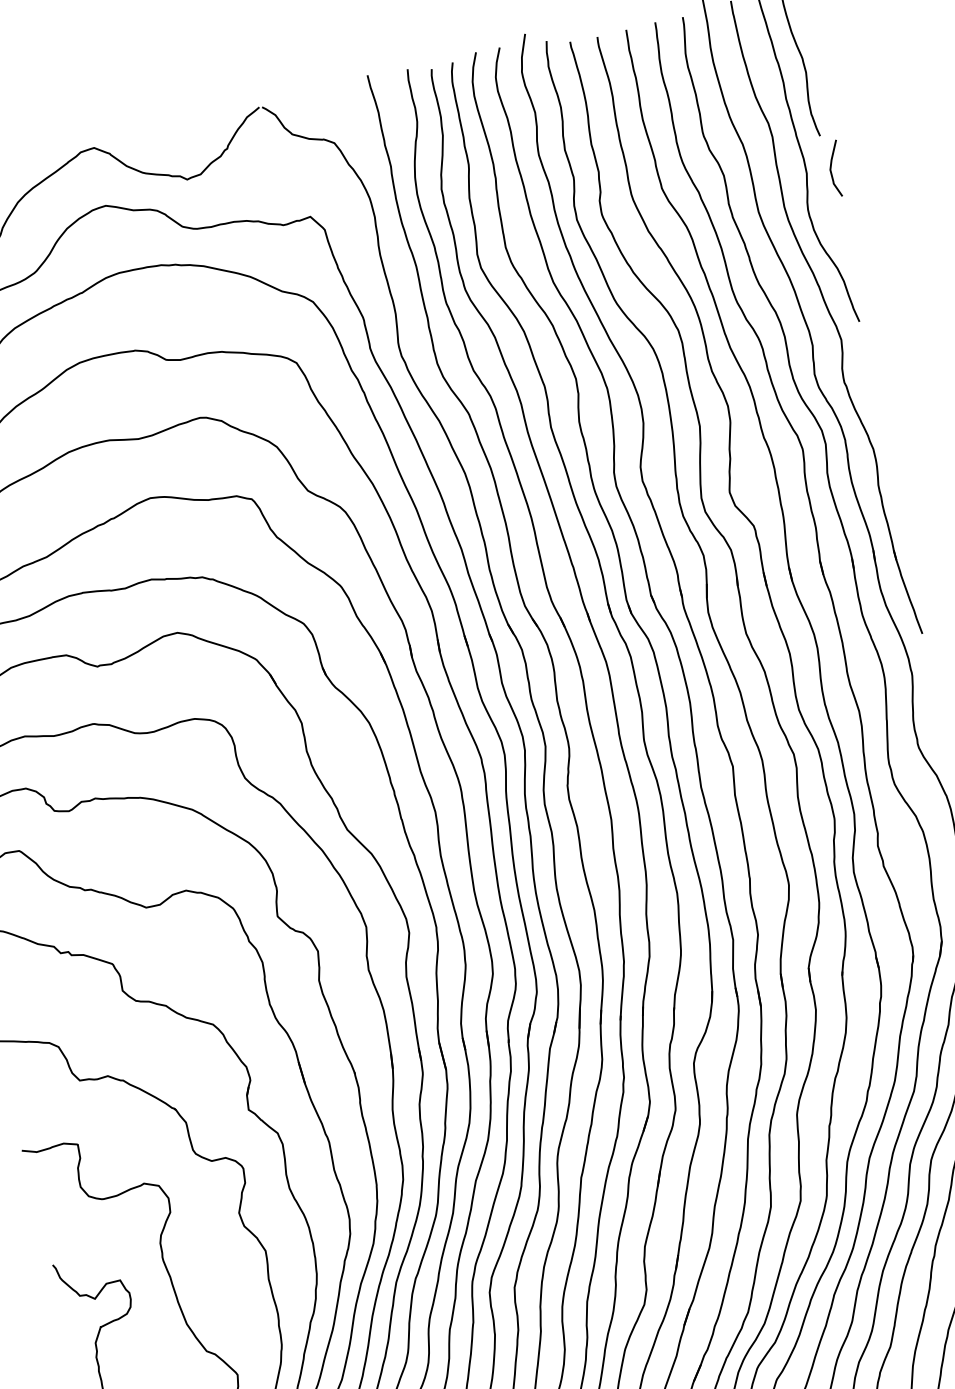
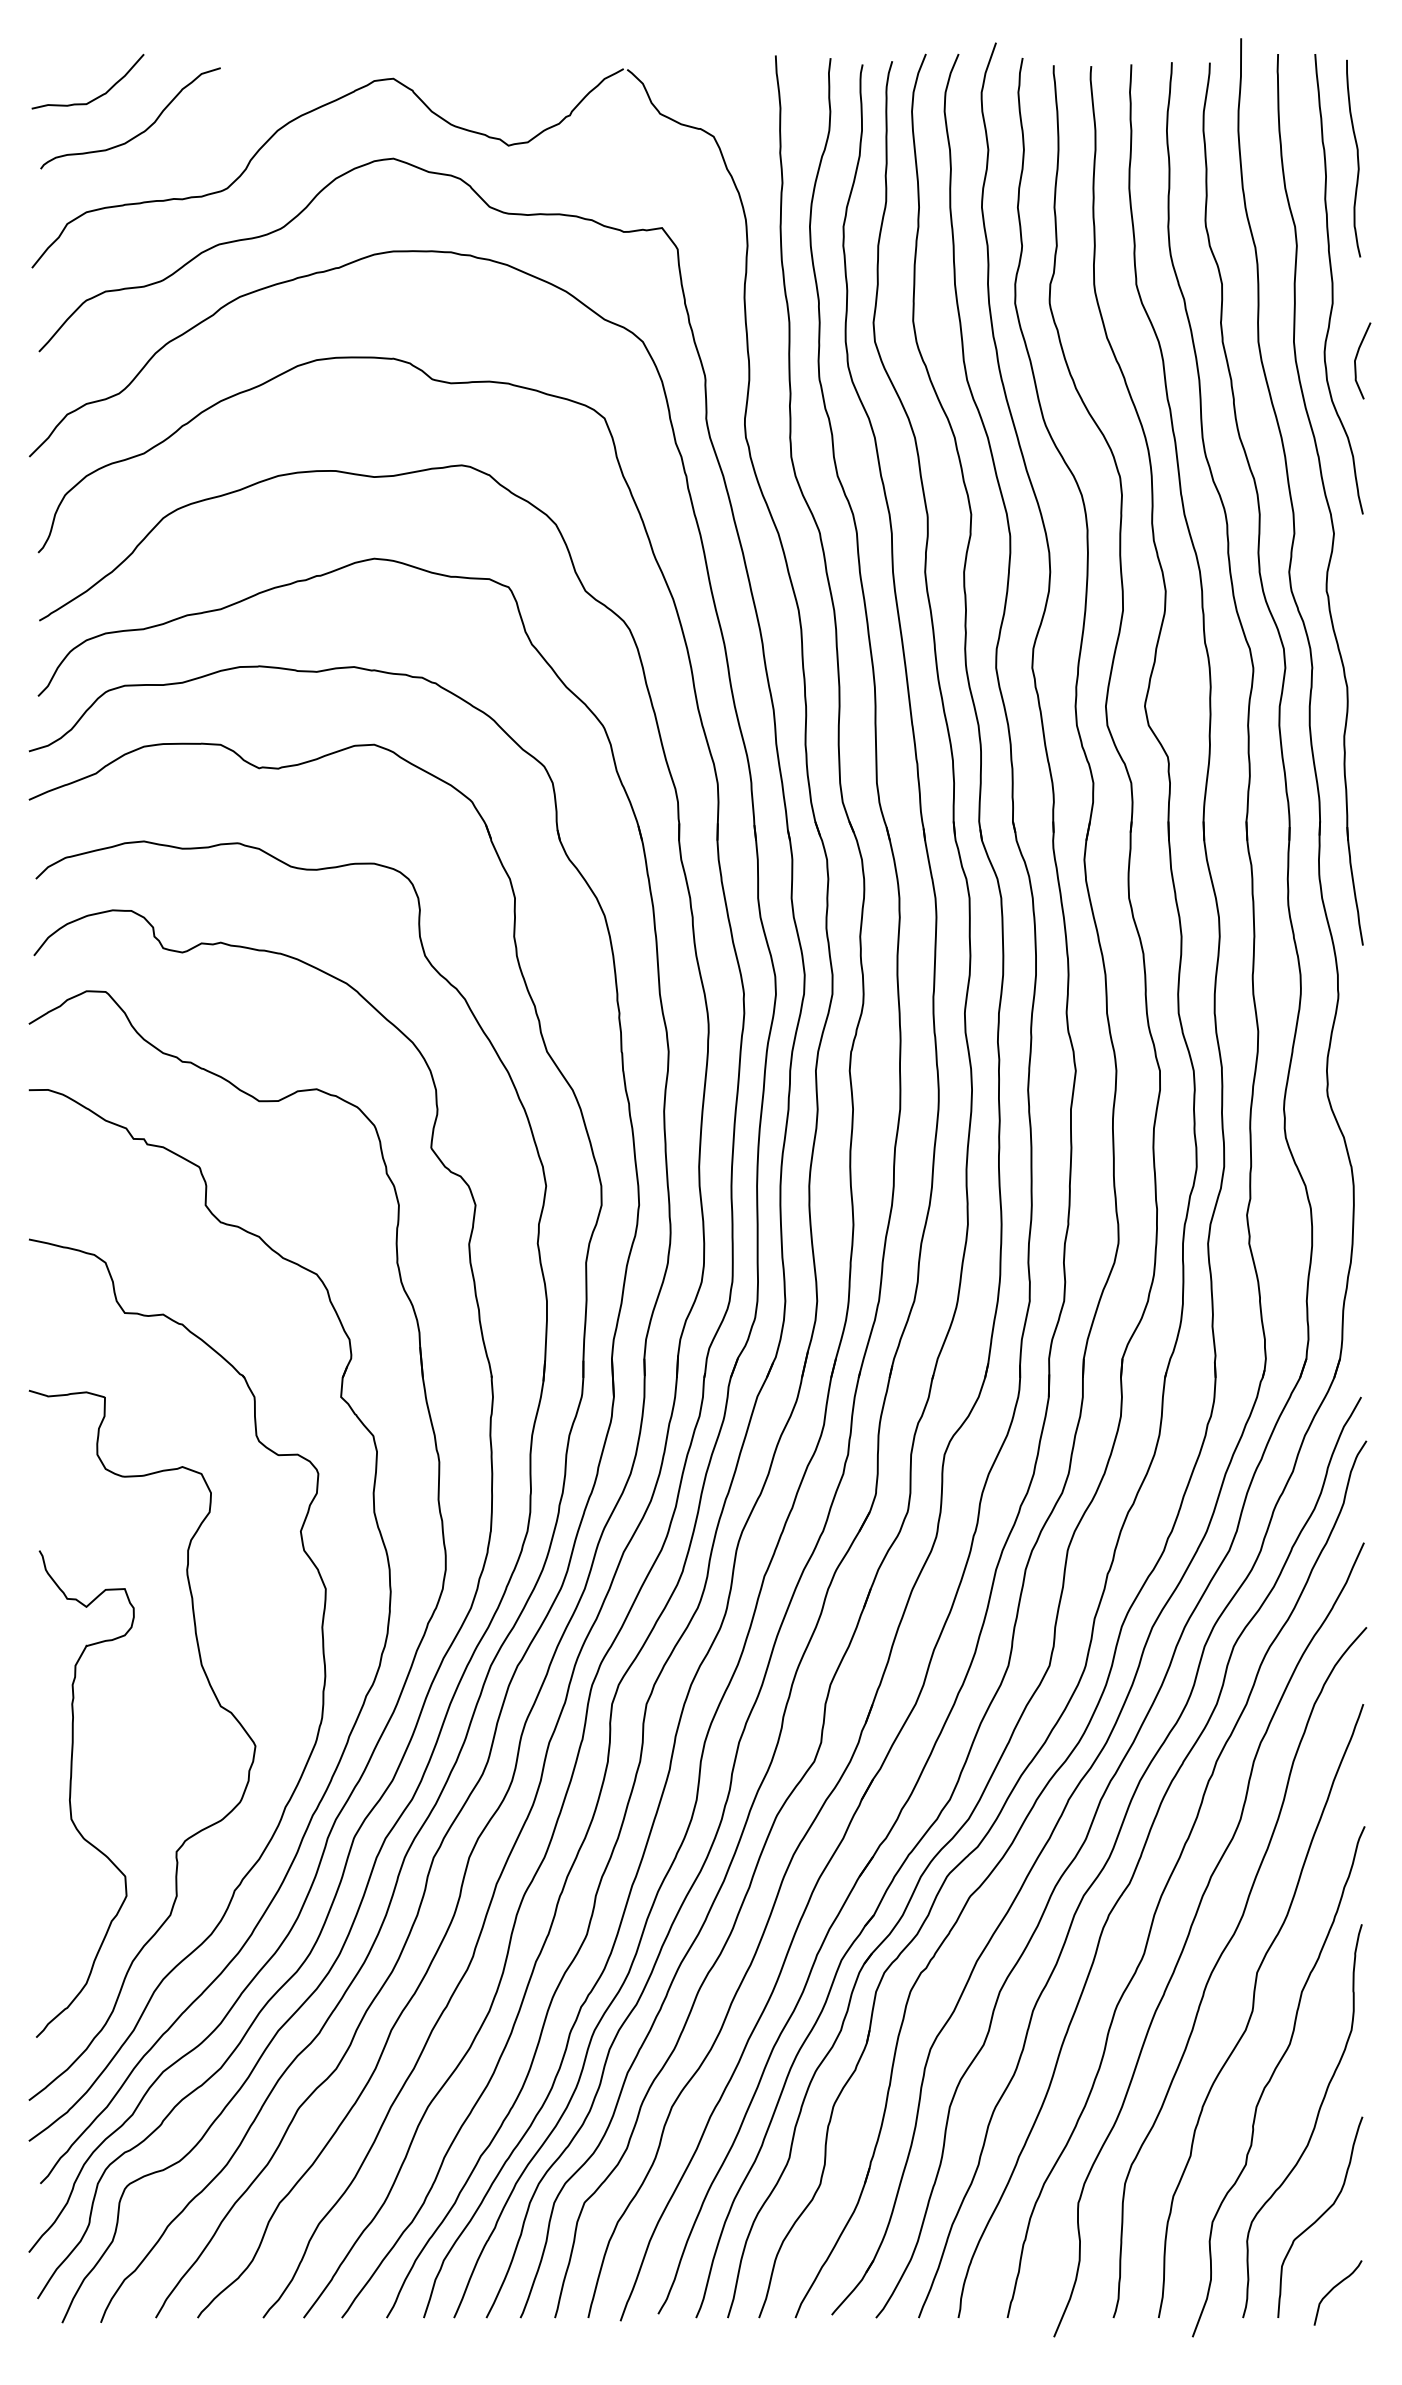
curve: (831, 169) -> (1356, 360), moved

